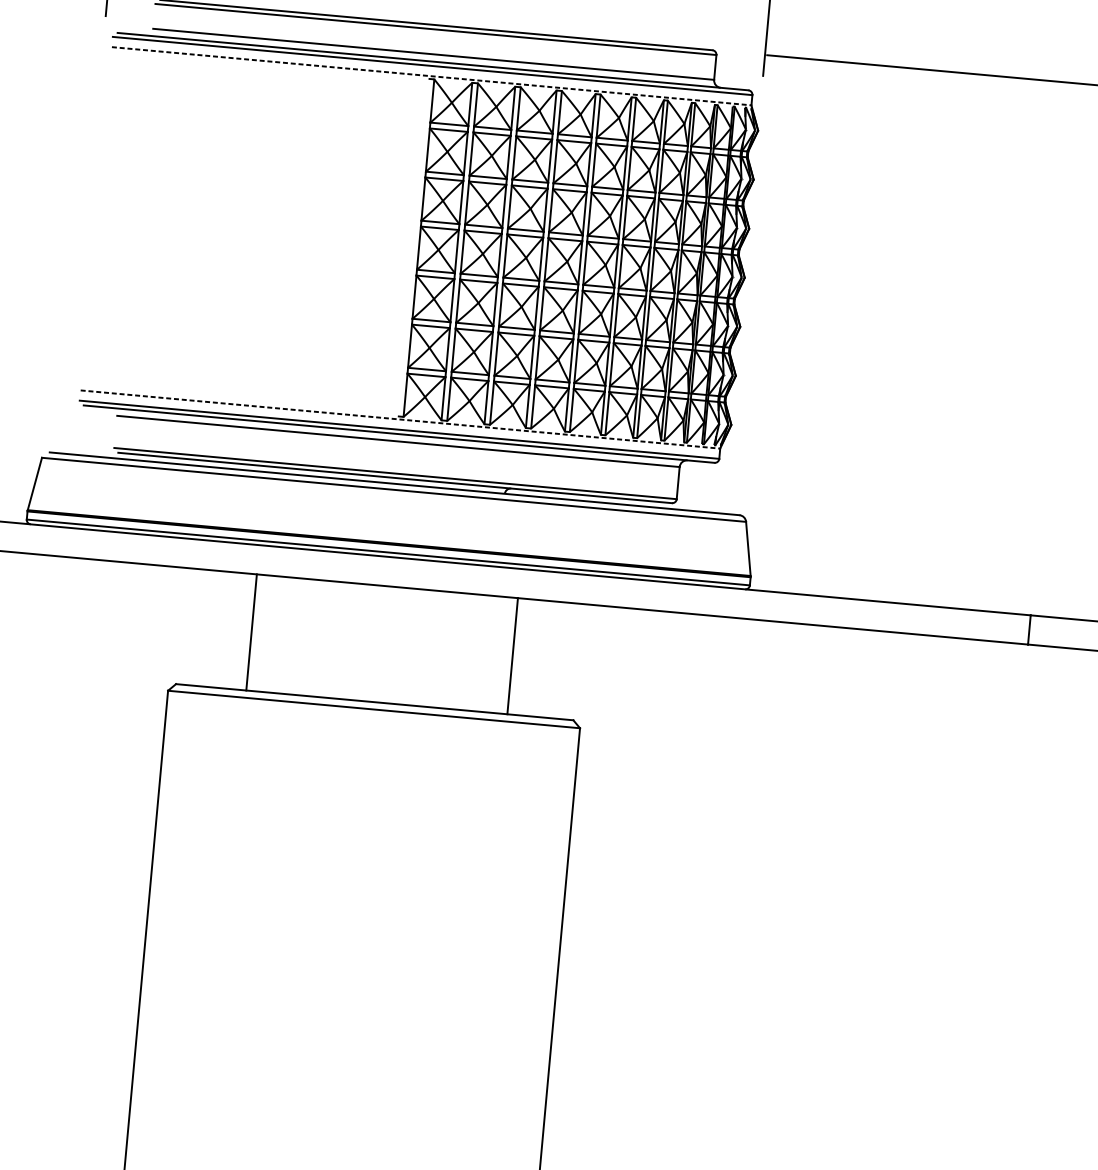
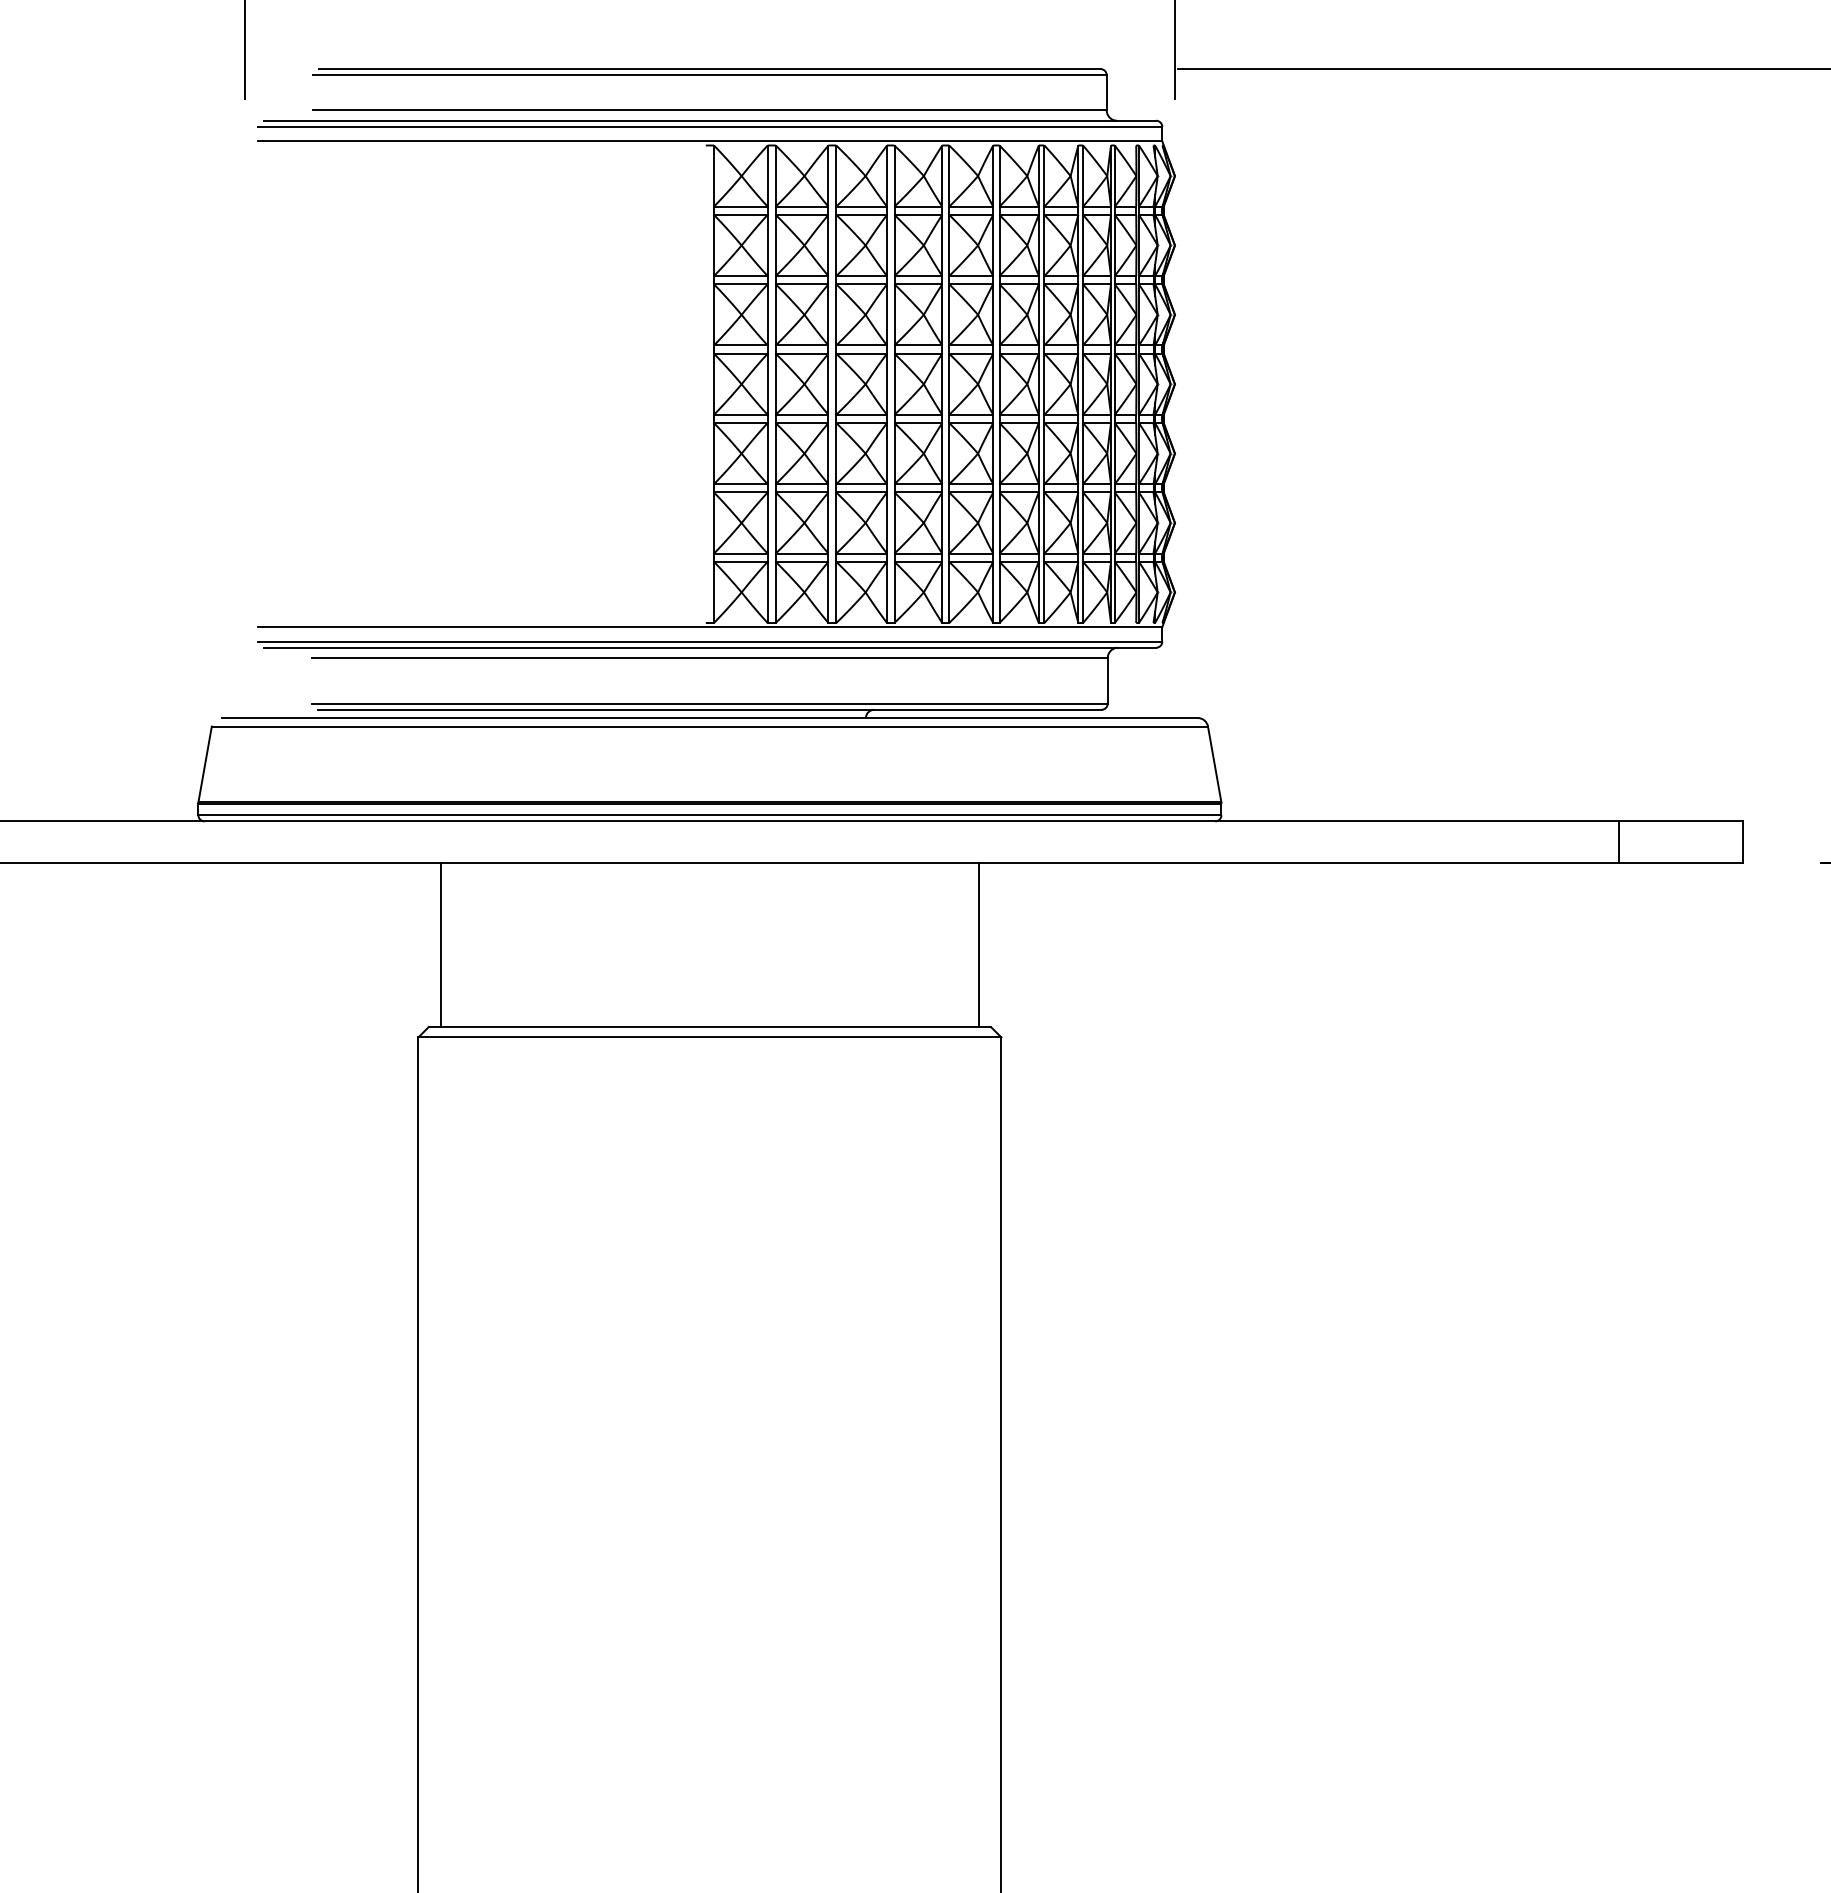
line: (432, 76) -> (710, 141), dashed -> solid
line: (400, 419) -> (710, 627), dashed -> solid
line: (251, 632) -> (441, 944), moved
line: (512, 655) -> (978, 944), moved

